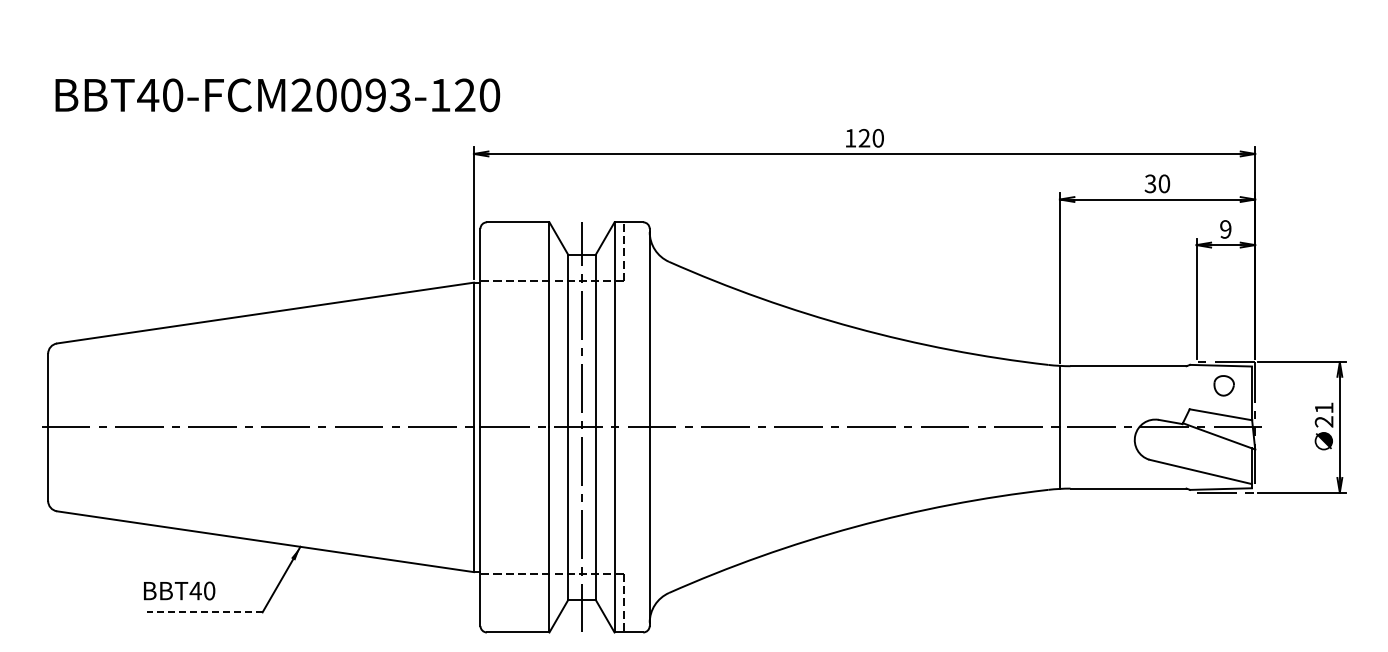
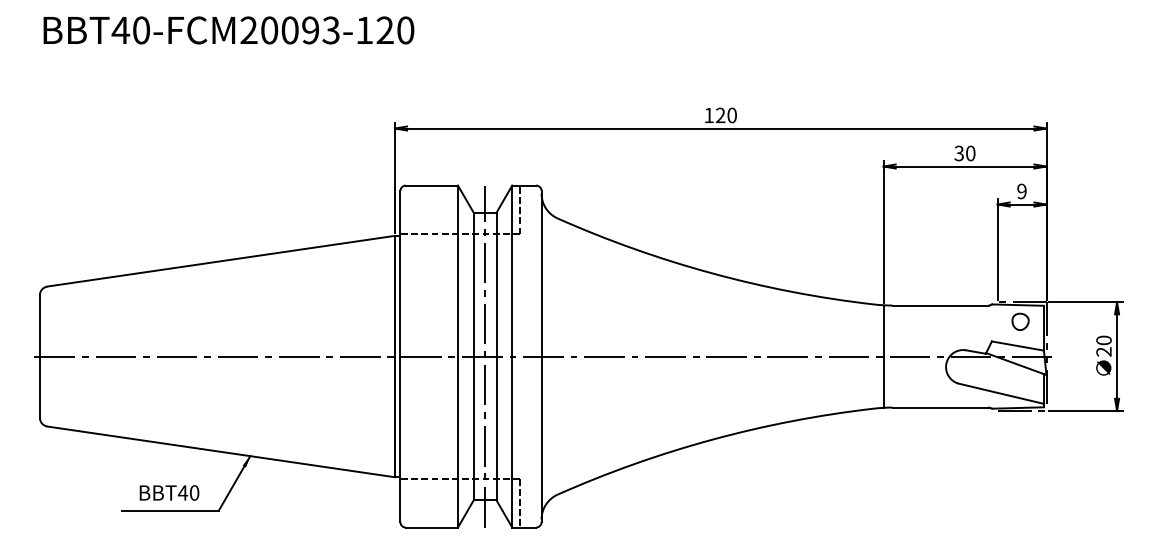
text: (277, 95) -> (228, 30), moved
text: (1323, 407) -> (1103, 339), 21 -> 20
text: (179, 590) -> (169, 492), moved
line: (204, 612) -> (170, 510), dashed -> solid

